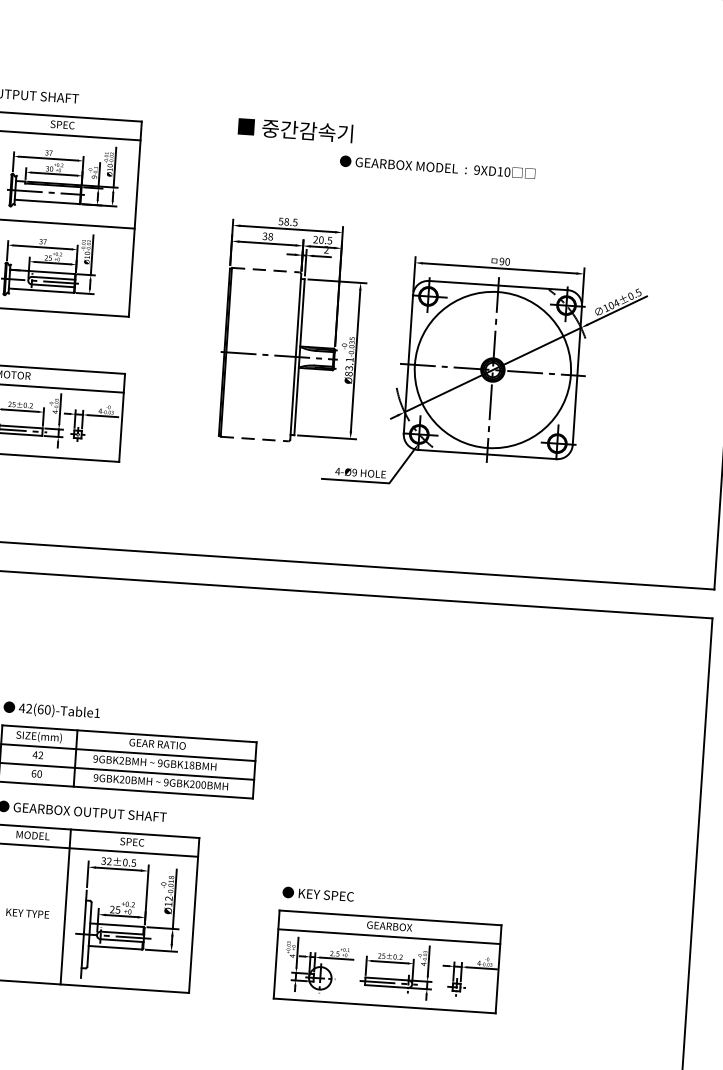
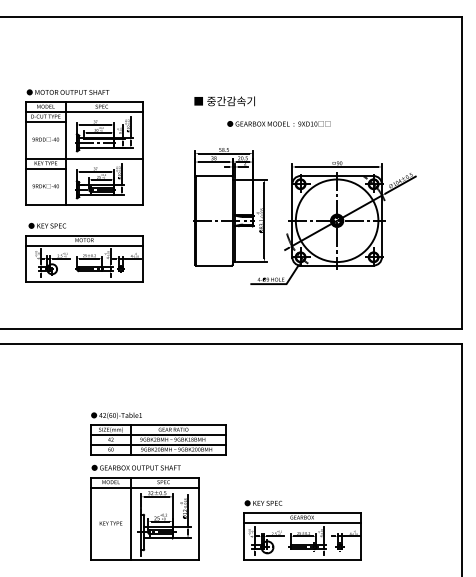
text: (436, 166) -> (278, 123), moved
line: (264, 270) -> (213, 176), dashed -> solid
line: (253, 438) -> (213, 265), dashed -> solid

